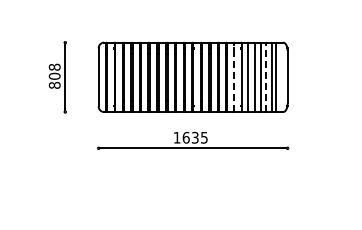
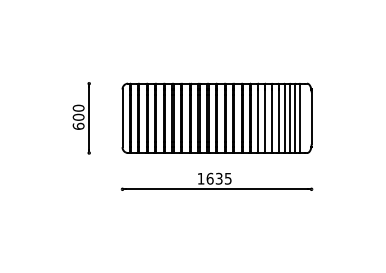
text: (54, 75) -> (78, 116), 808 -> 600
line: (234, 76) -> (258, 117), dashed -> solid
line: (266, 76) -> (290, 117), dashed -> solid

